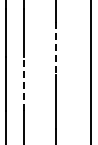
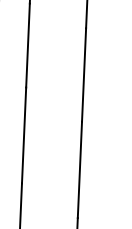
line: (56, 48) -> (84, 75), dashed -> solid
line: (23, 83) -> (23, 134), dashed -> solid

